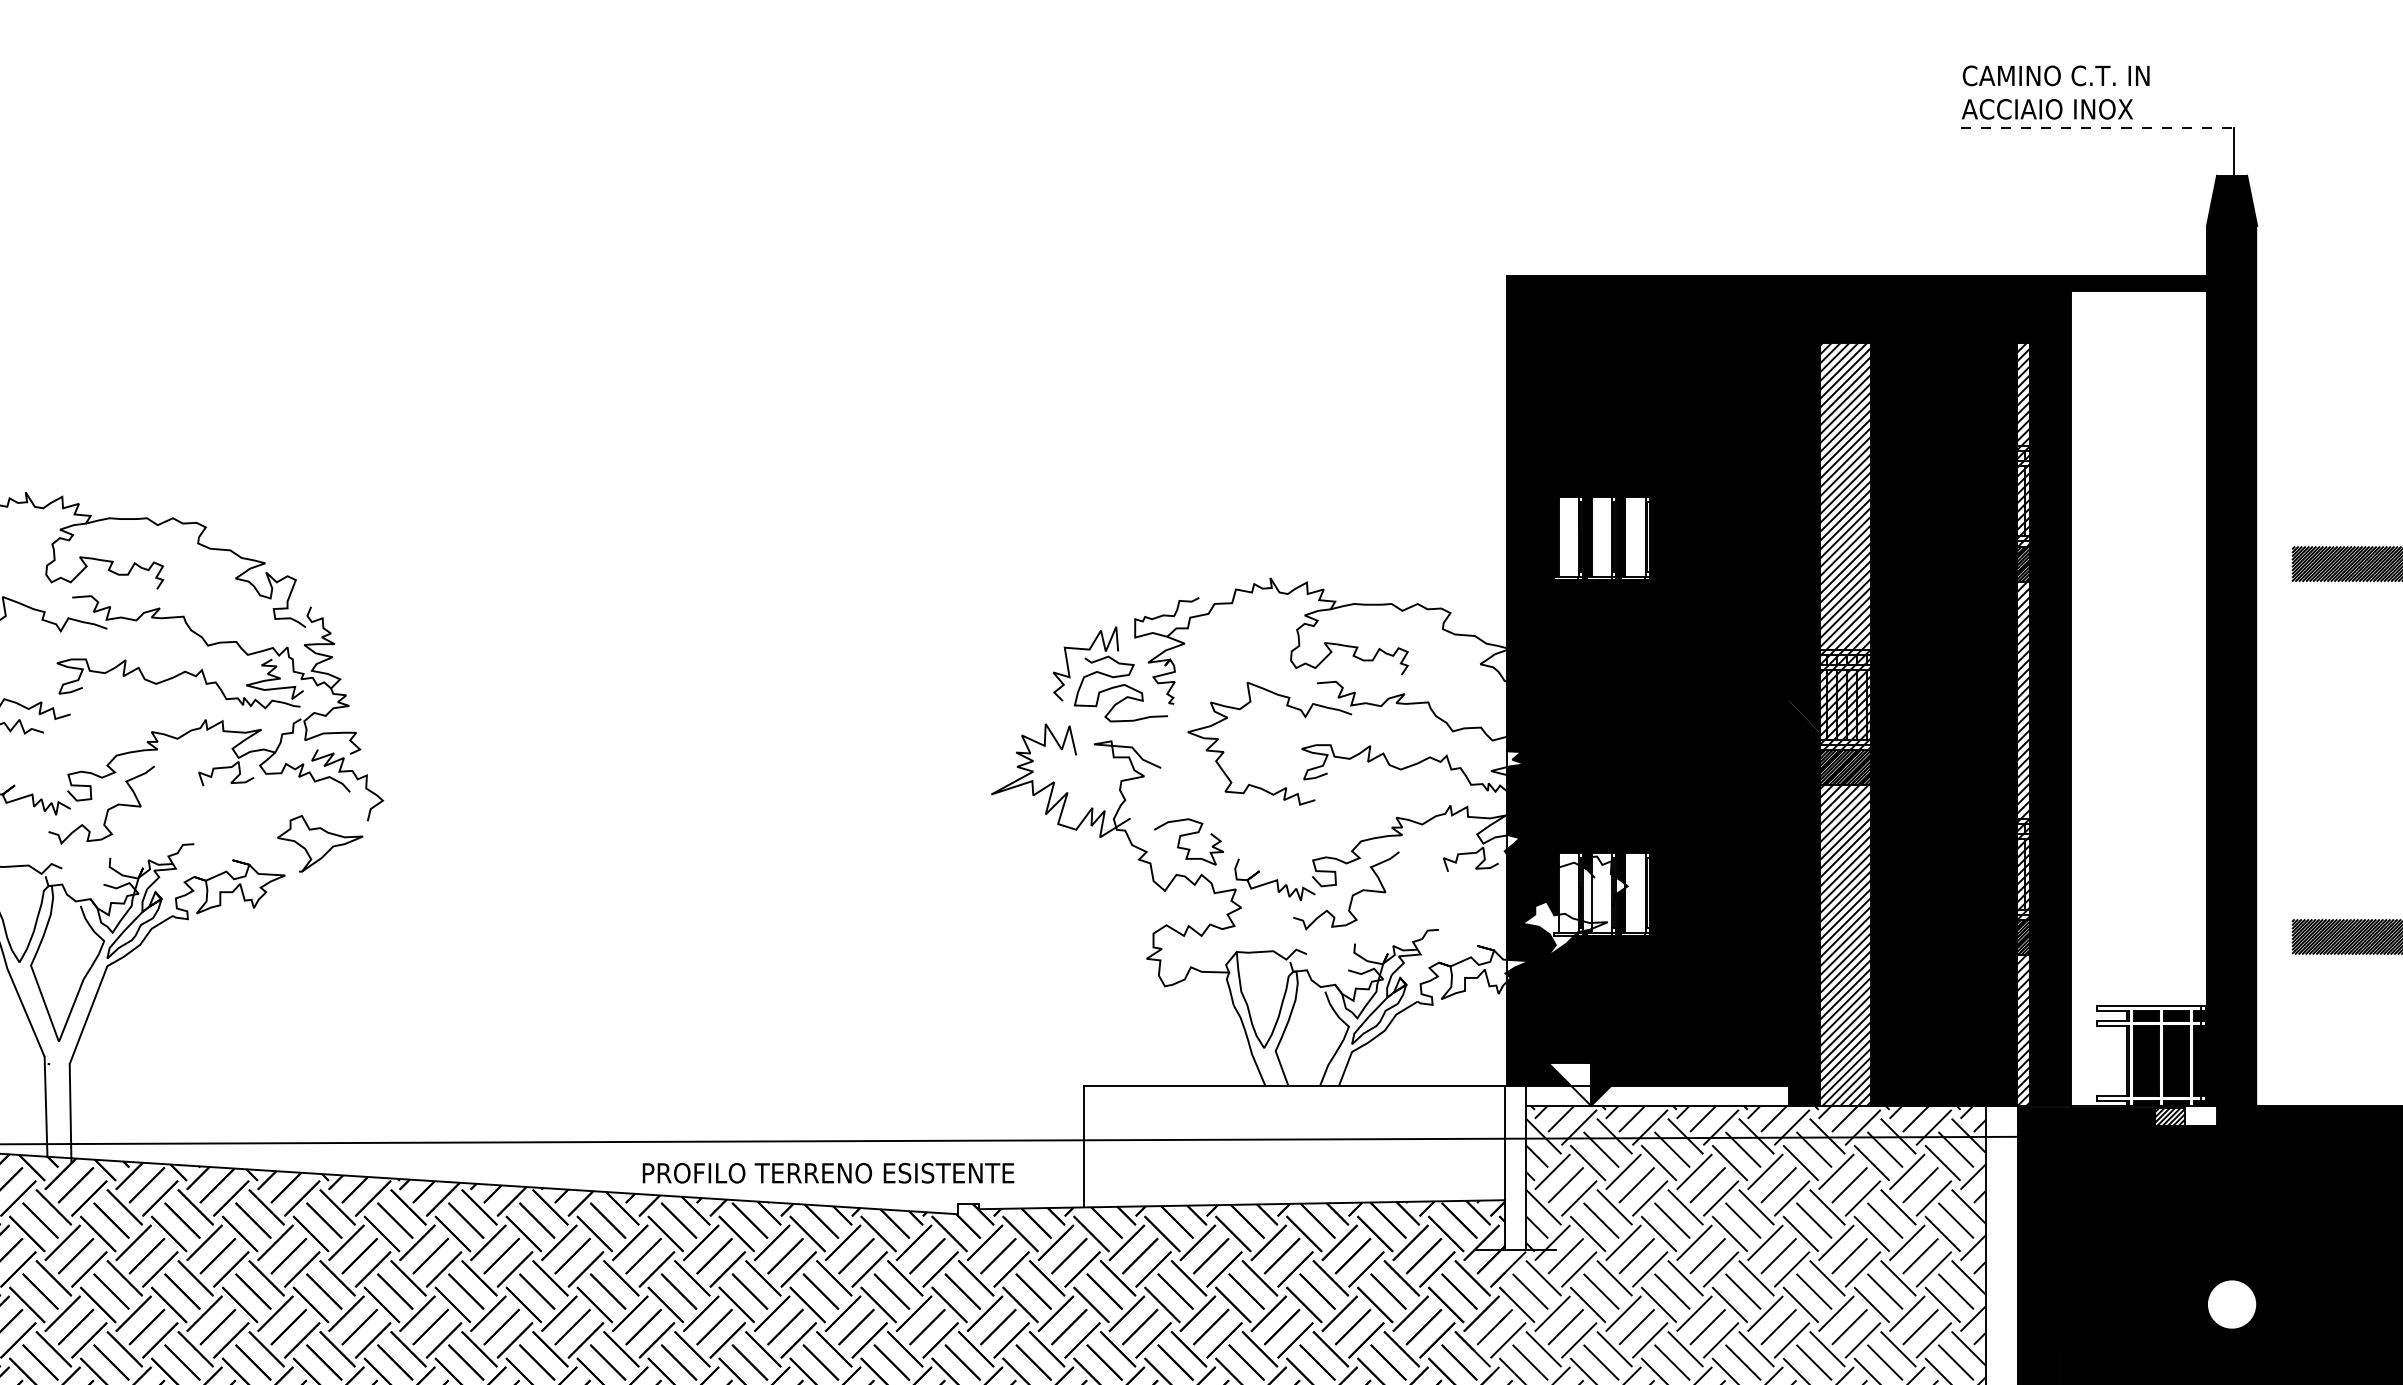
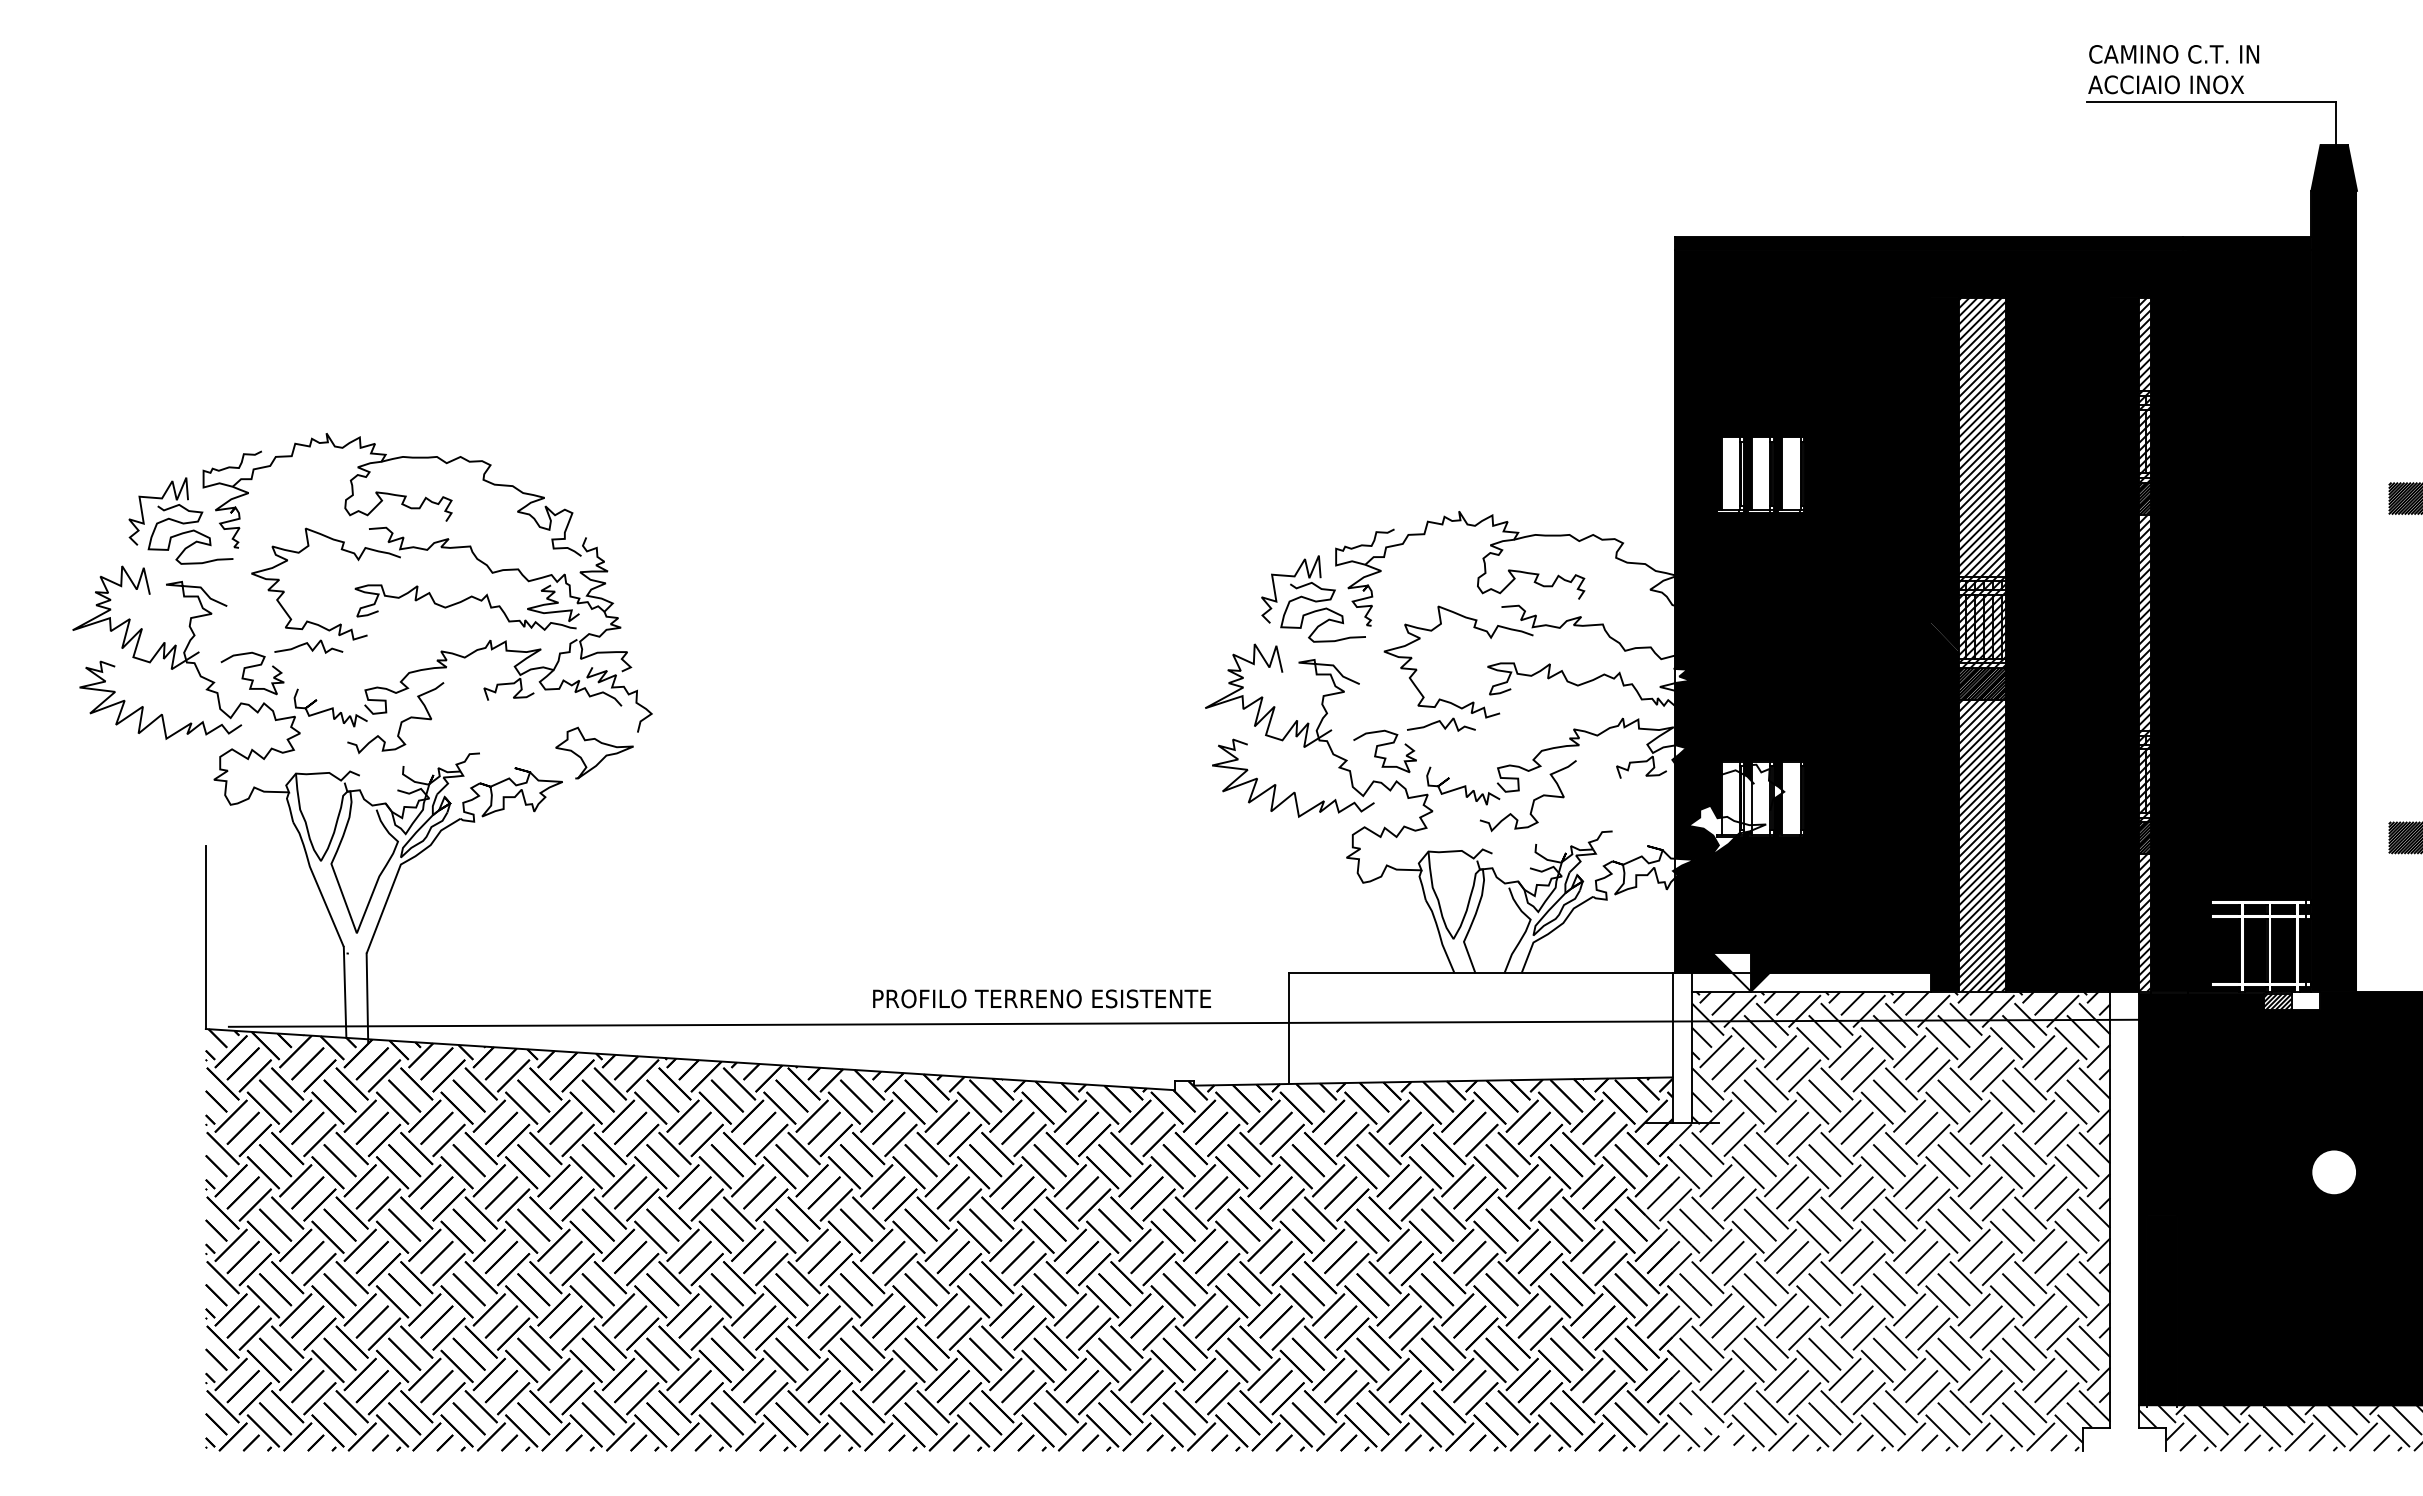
line: (2098, 127) -> (2212, 101), dashed -> solid
fill: (2138, 698) -> (2249, 620), added
curve: (1250, 812) -> (1441, 724), added
curve: (1089, 885) -> (1294, 791), added
text: (827, 1172) -> (1041, 998), moved

